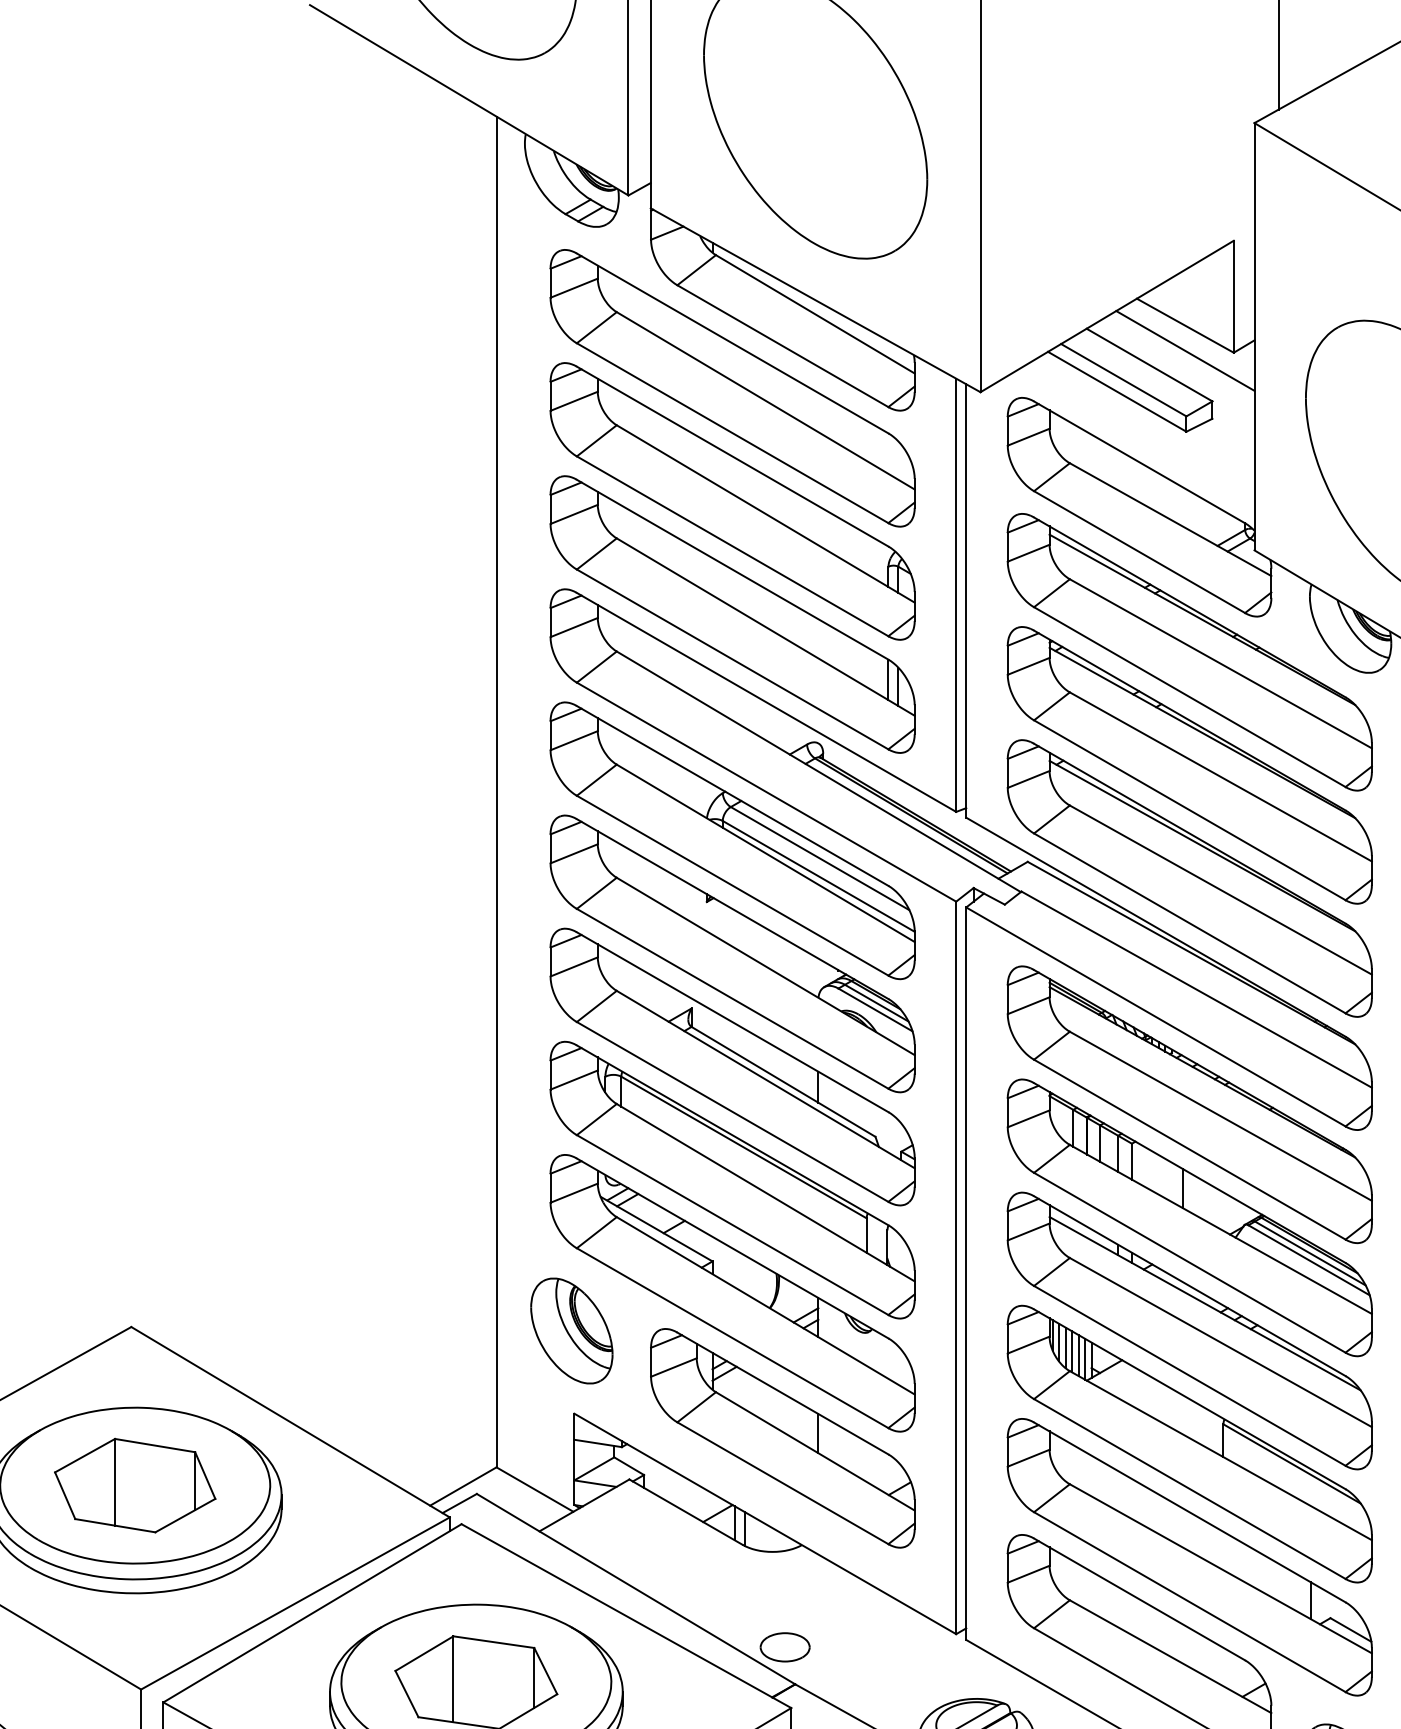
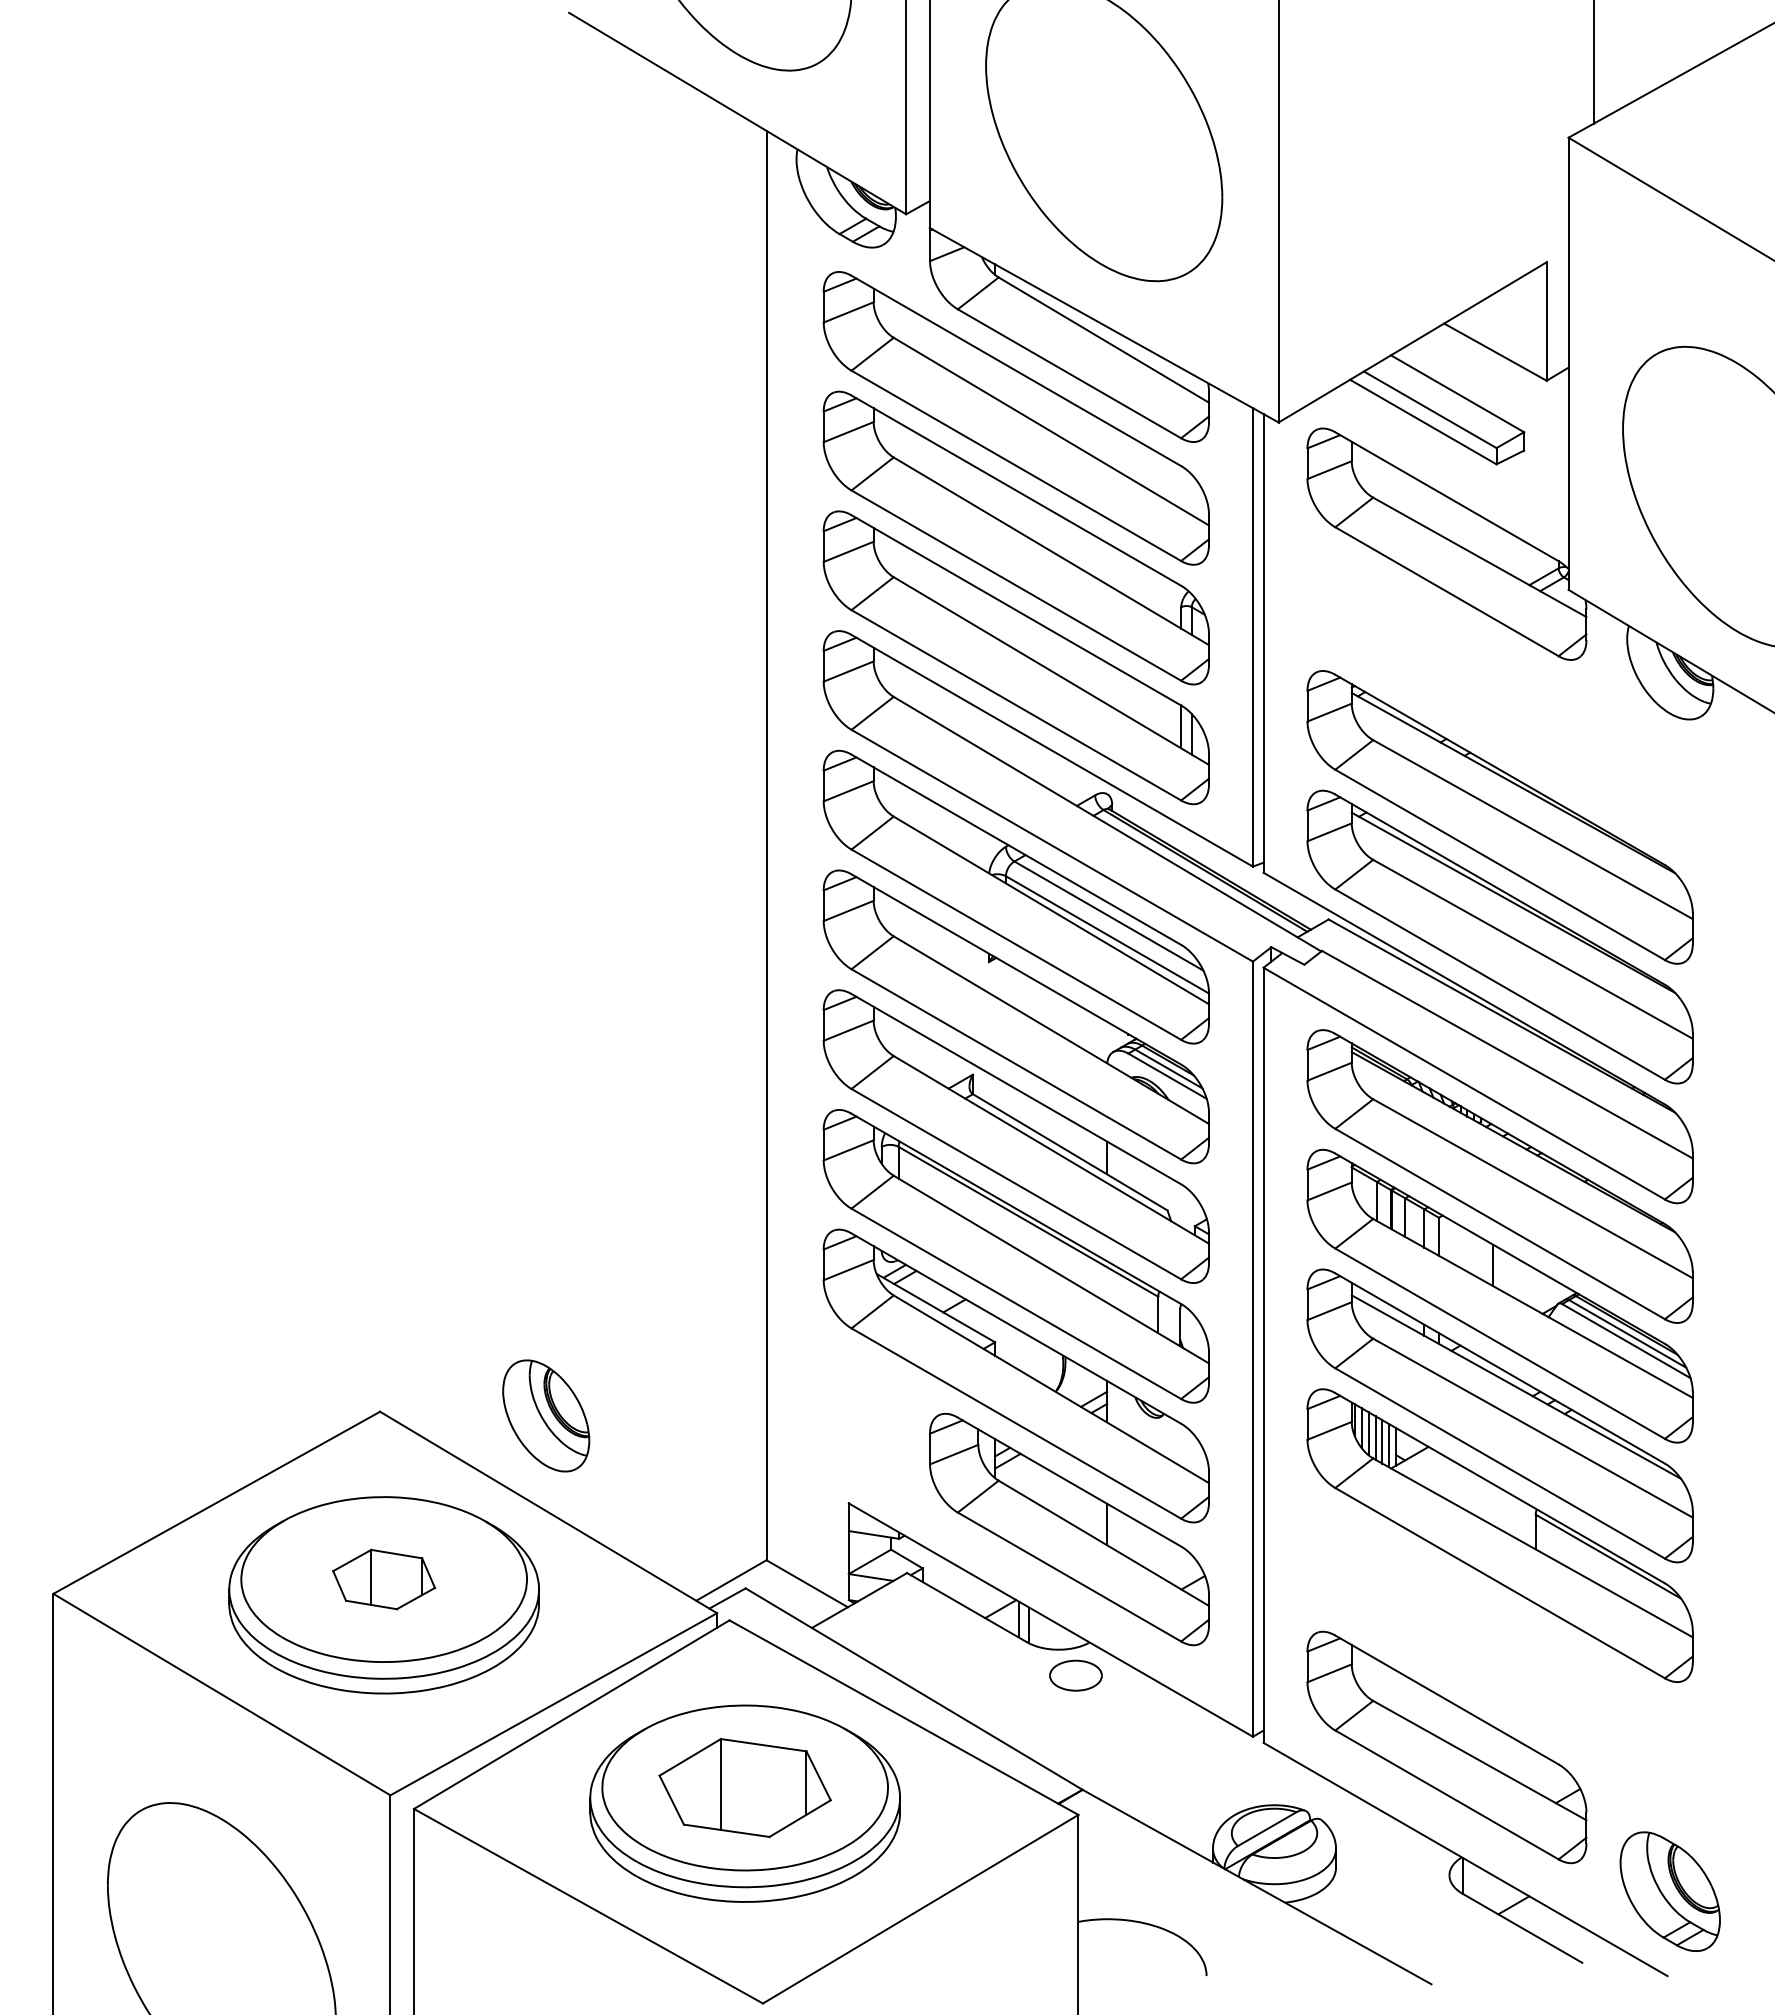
line: (1185, 350) -> (1495, 378), removed
part: (1189, 652) -> (1499, 697), removed
part: (572, 1330) -> (546, 1415), moved
part: (134, 1485) -> (383, 1579), size x0.6
part: (1189, 1557) -> (1499, 1655), removed
part: (784, 1647) -> (1075, 1675), moved

